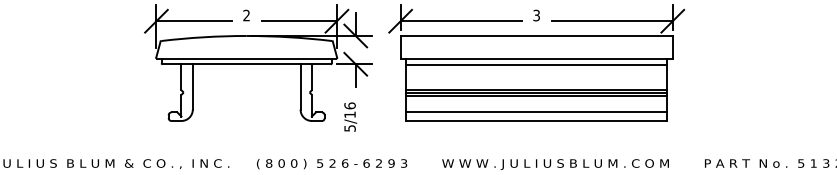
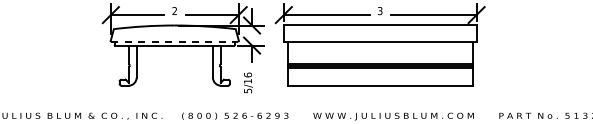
line: (247, 58) -> (175, 41), solid -> dashed
line: (535, 64) -> (379, 45), removed
line: (535, 112) -> (379, 79), removed

